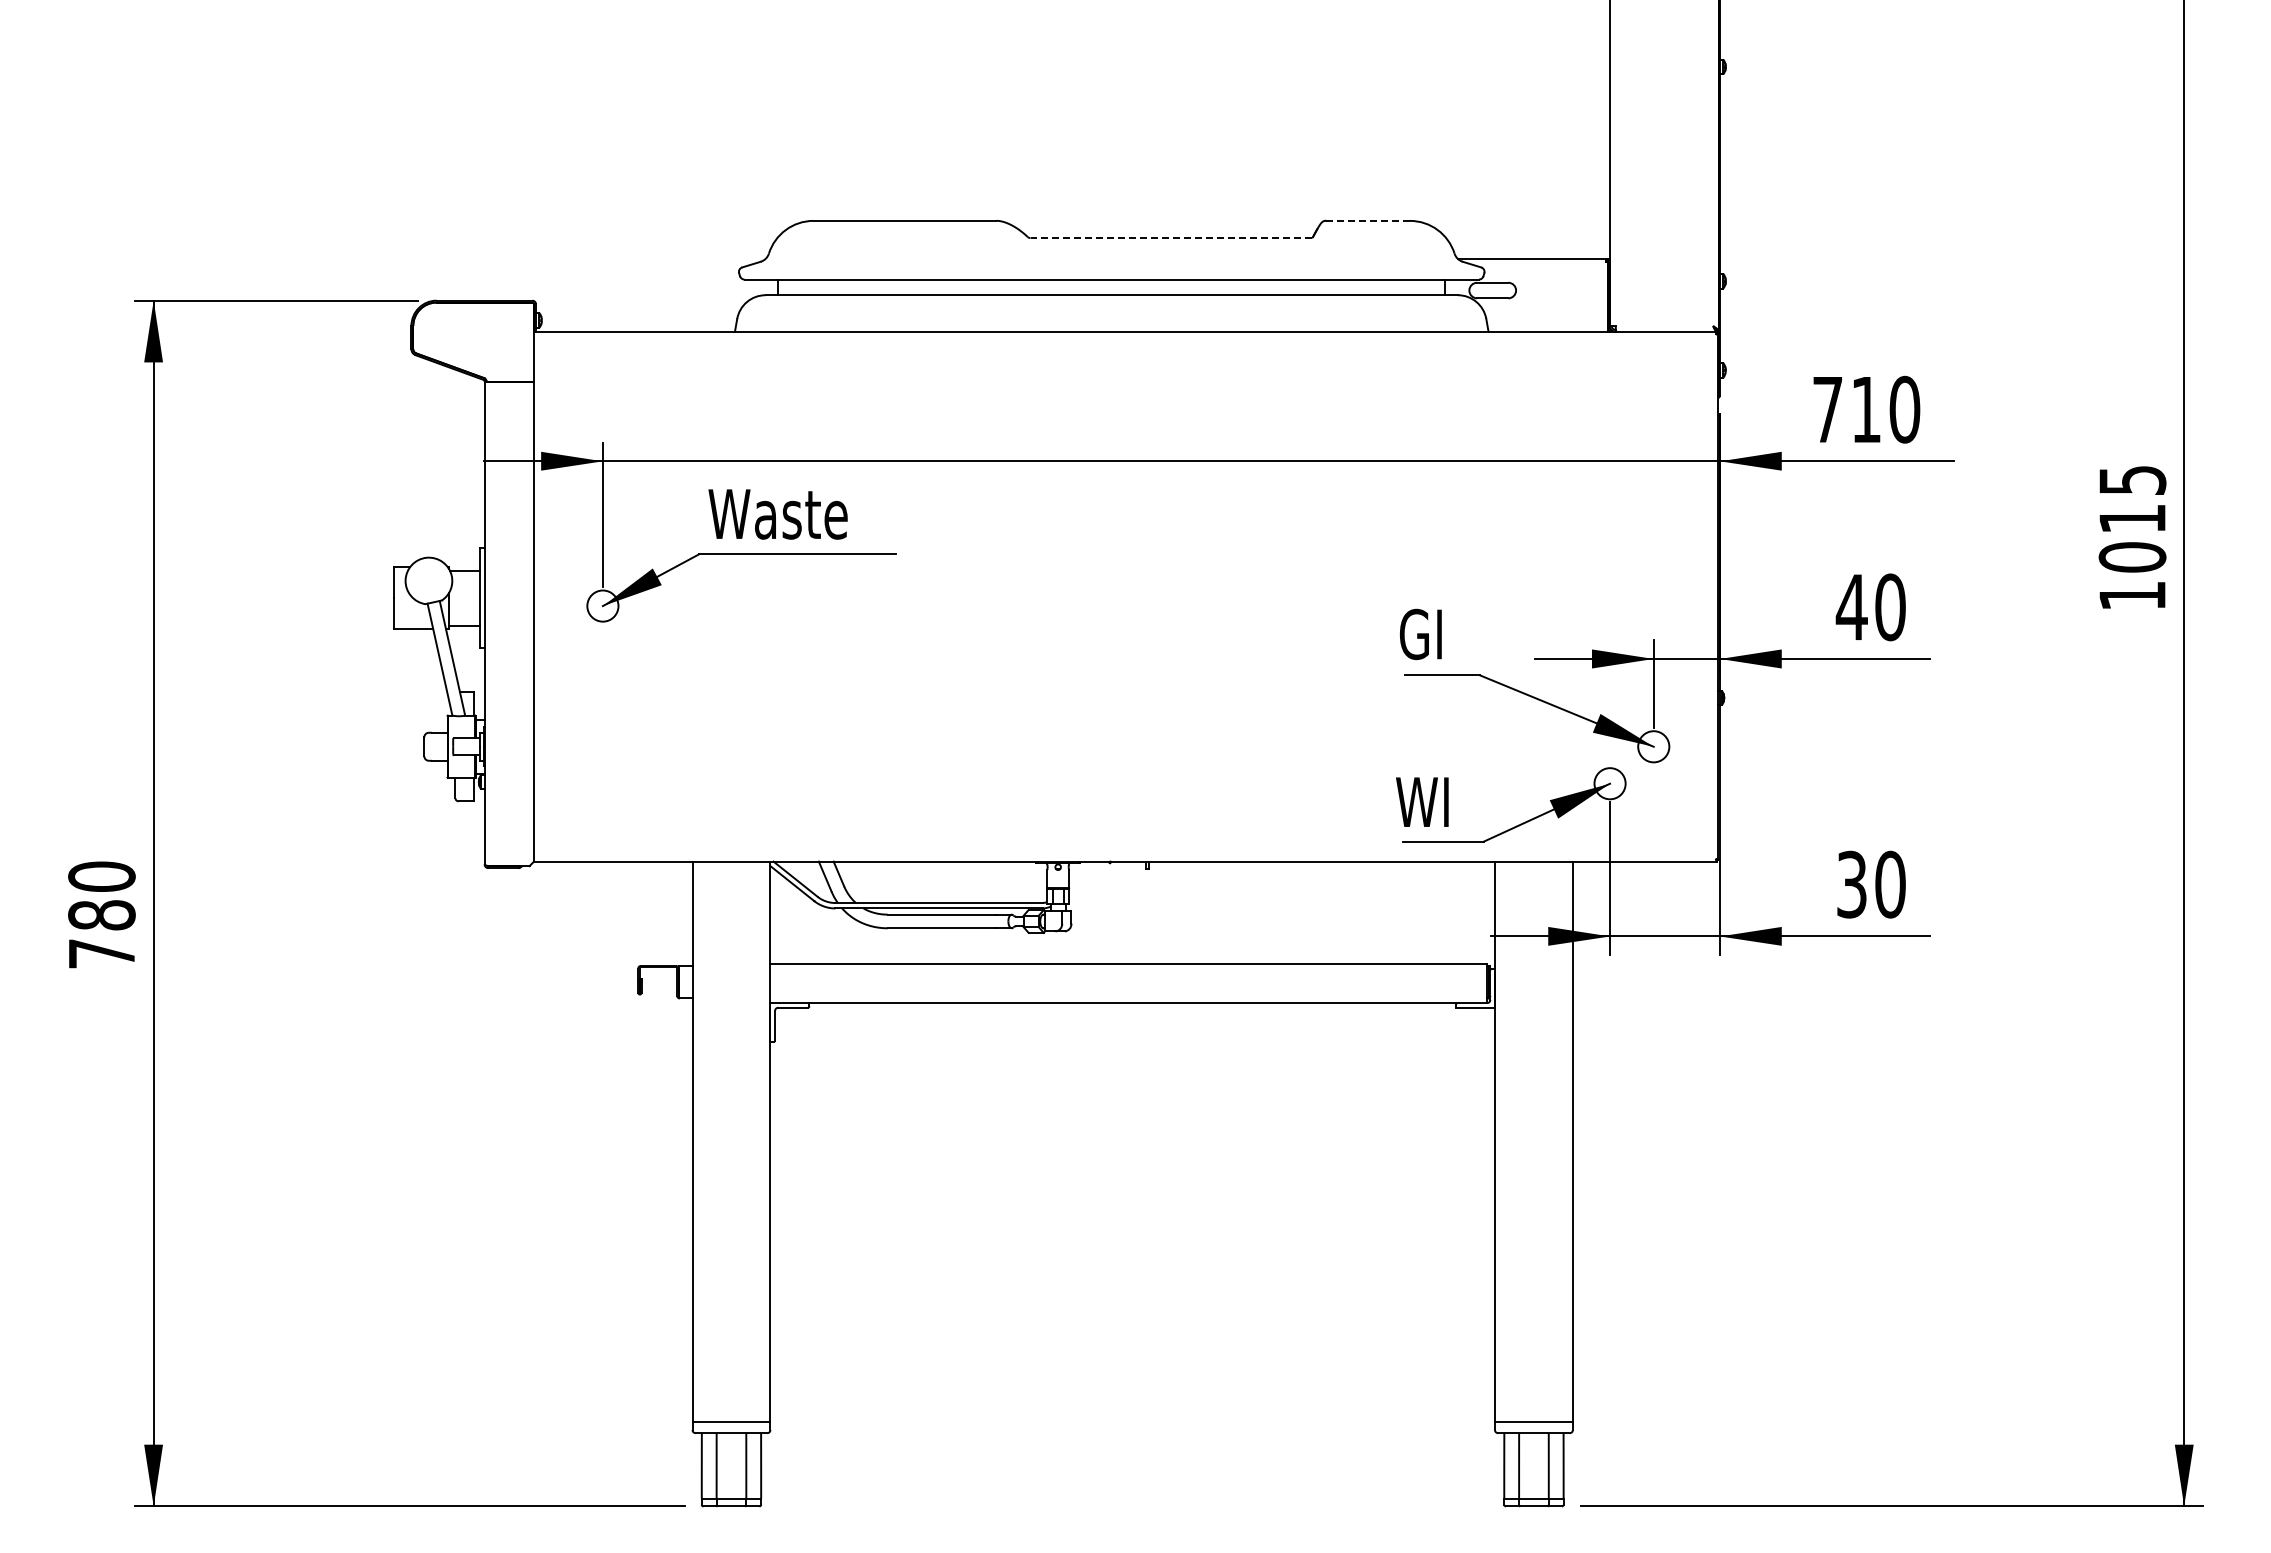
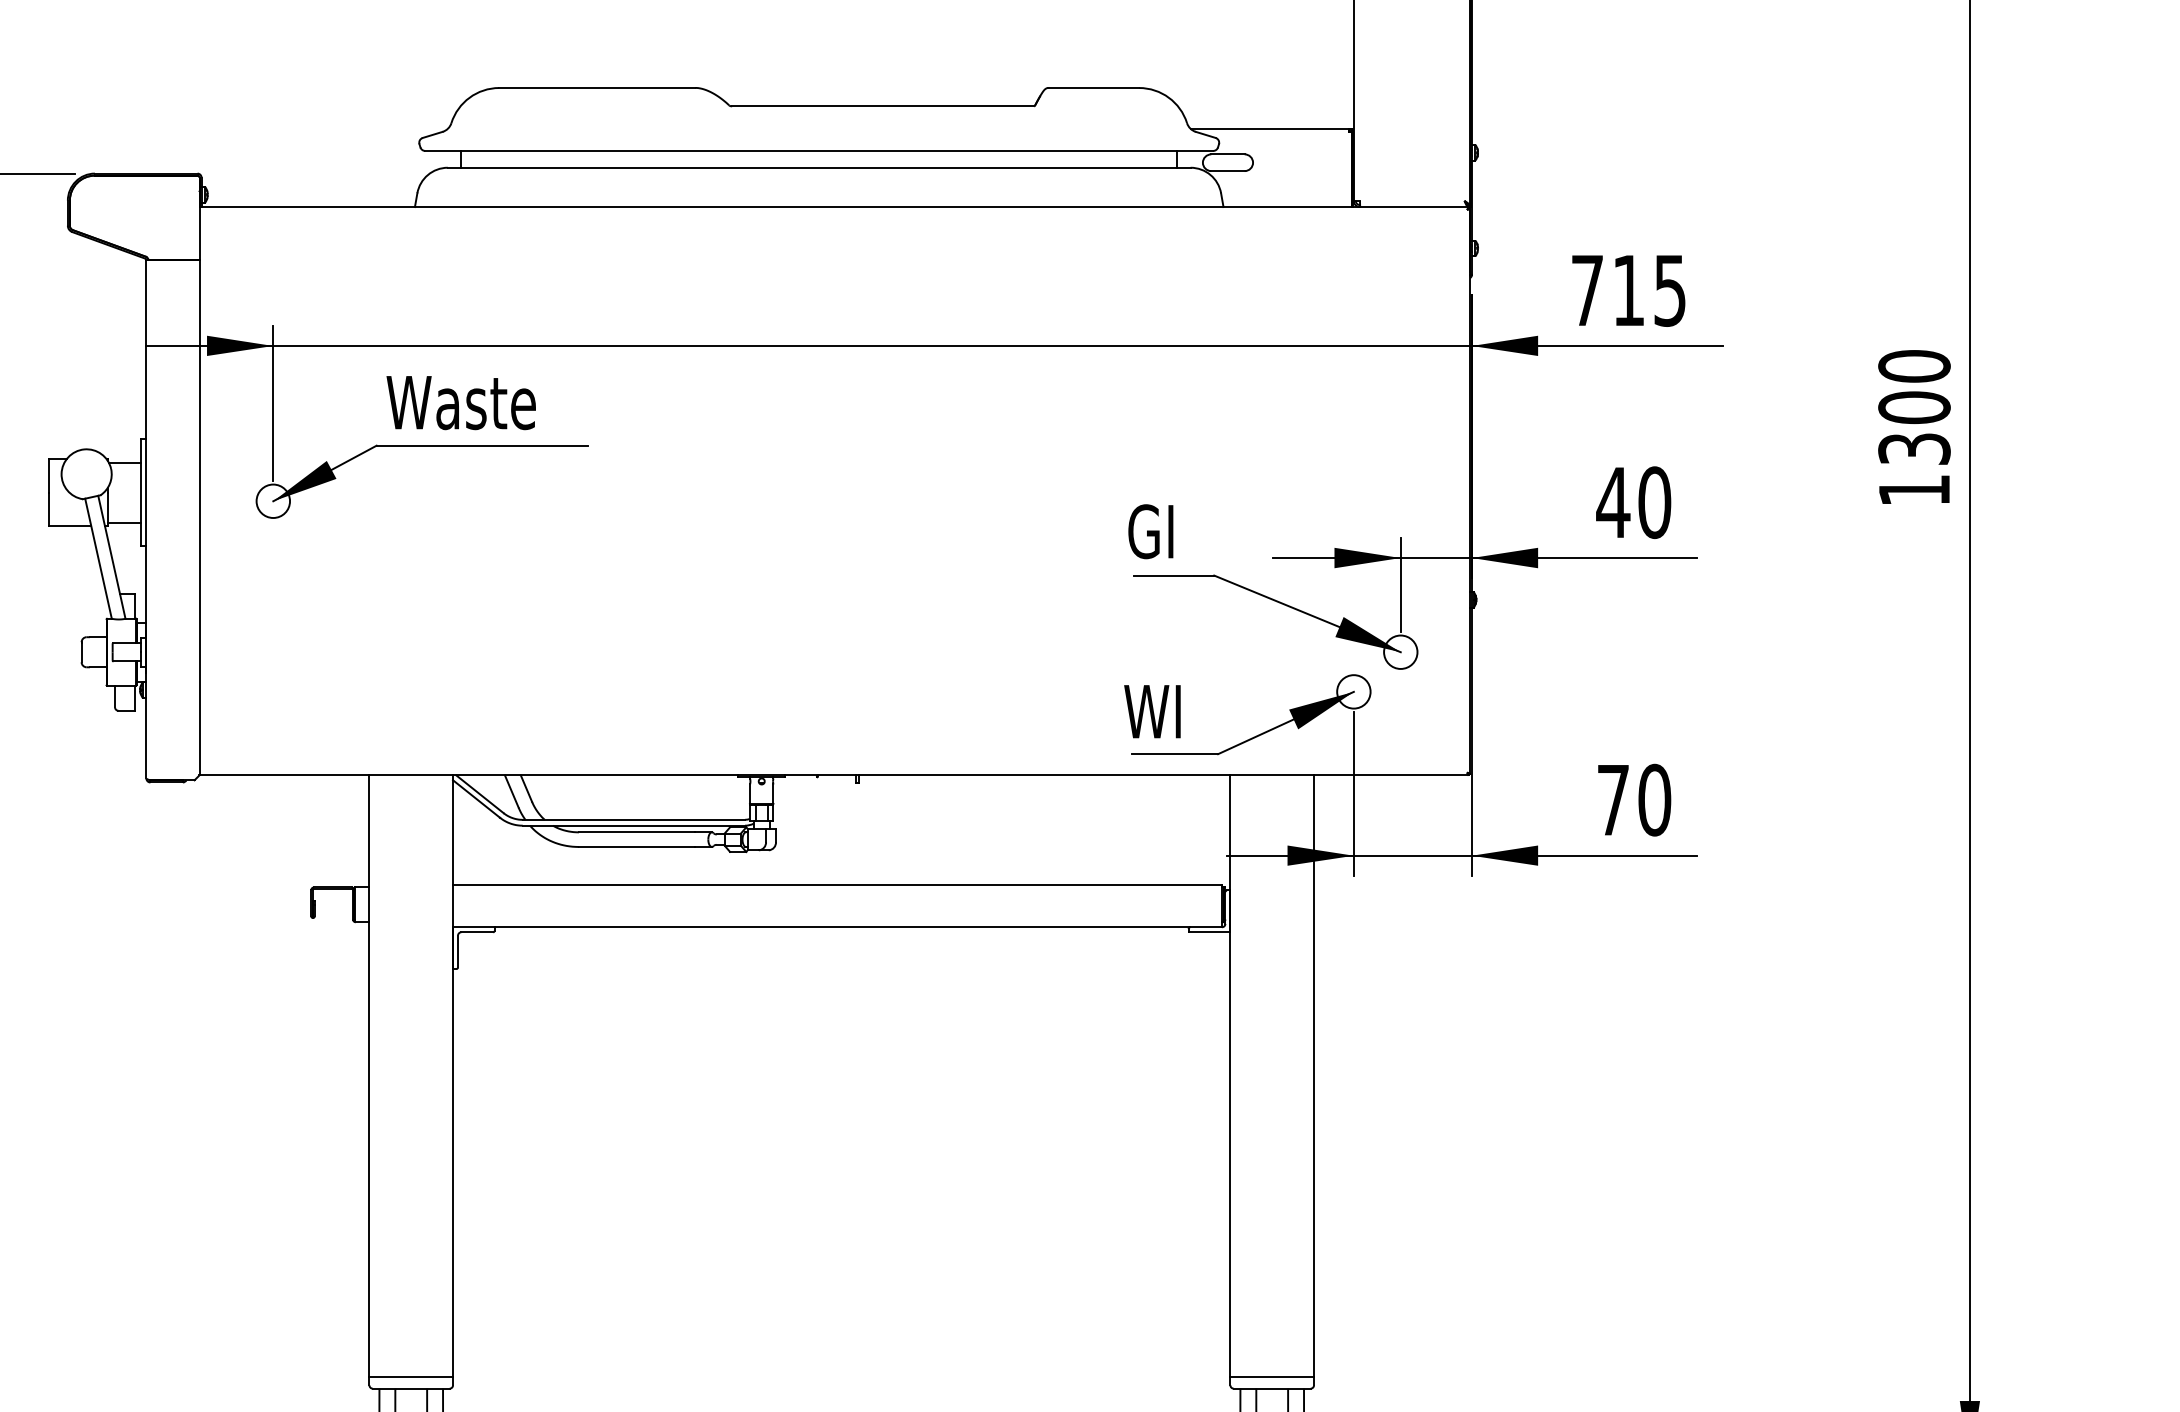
line: (1367, 220) -> (1093, 87), dashed -> solid
line: (1171, 237) -> (883, 105), dashed -> solid
text: (1904, 409) -> (1669, 290), 710 -> 715
text: (2132, 518) -> (1914, 407), 1015 -> 1300
text: (1851, 884) -> (1612, 799), 30 -> 70

